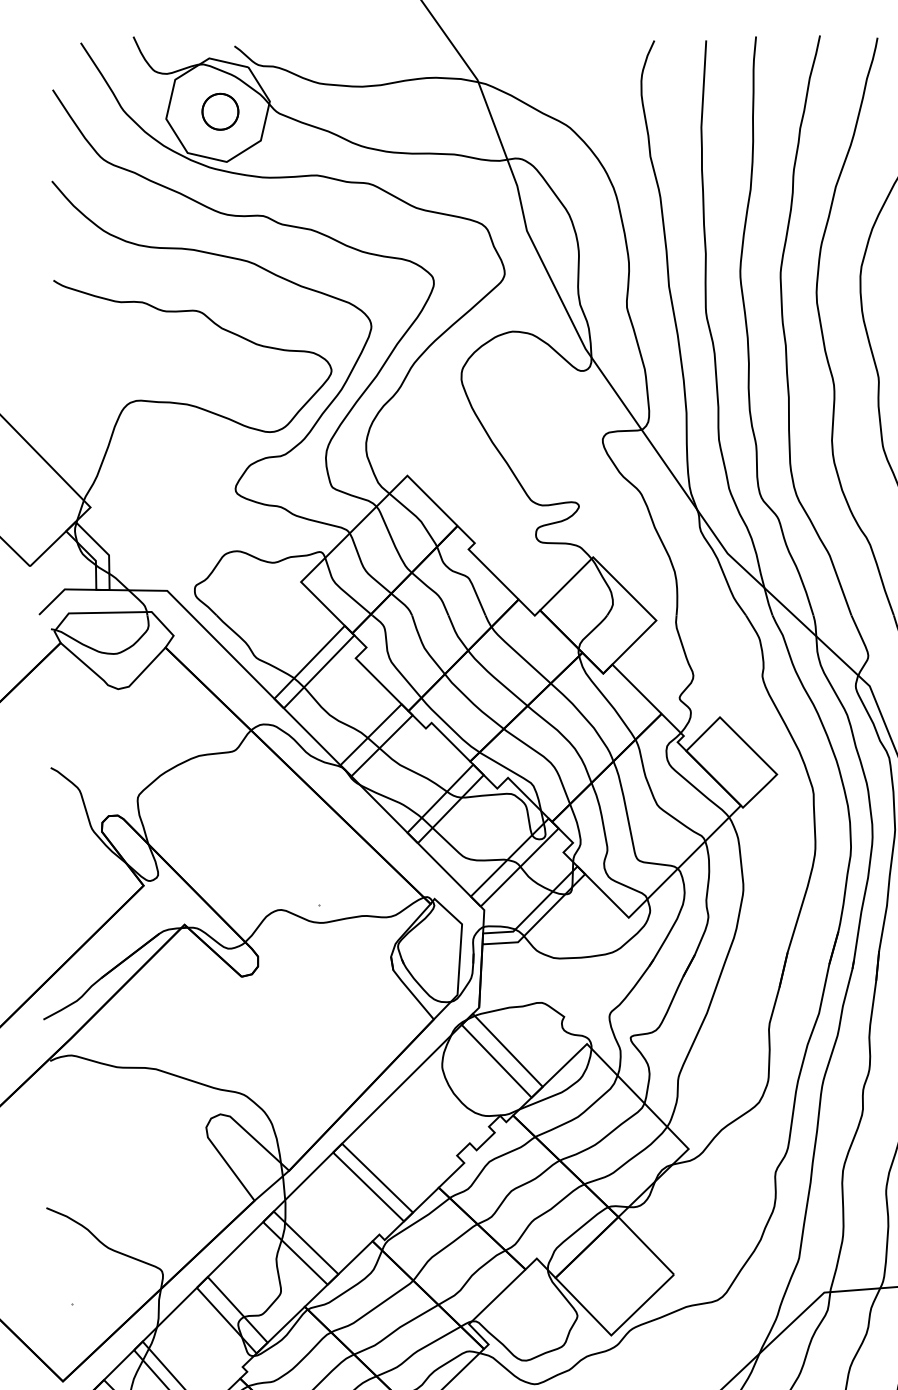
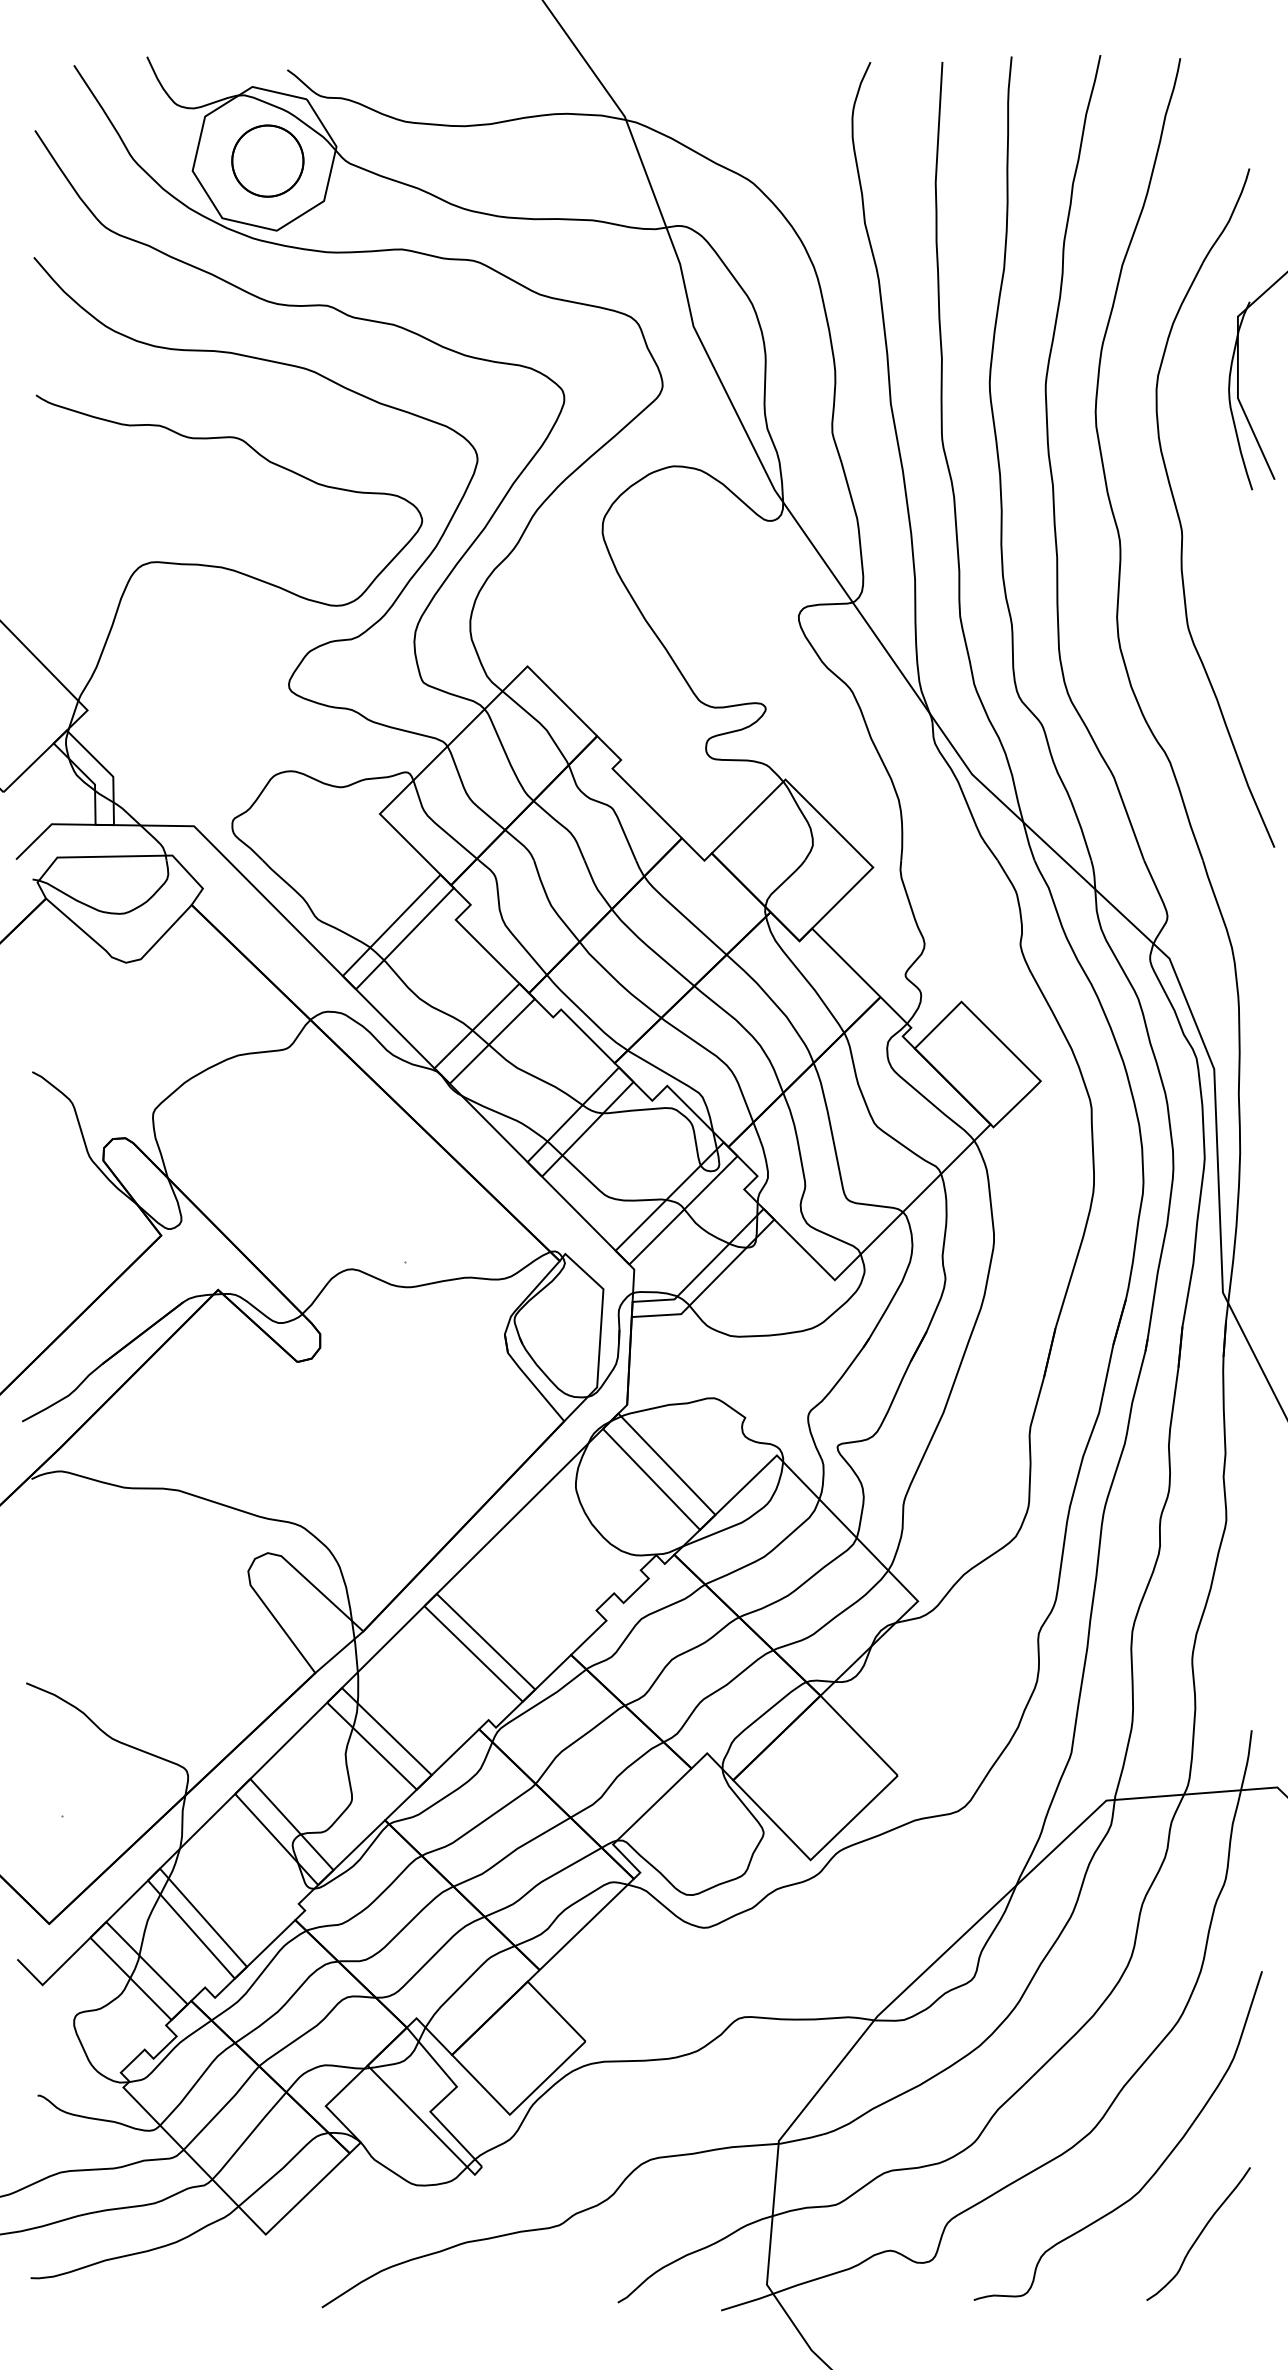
part: (220, 111) -> (267, 160), size x1.43

